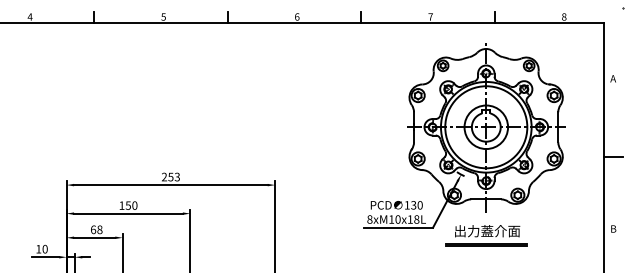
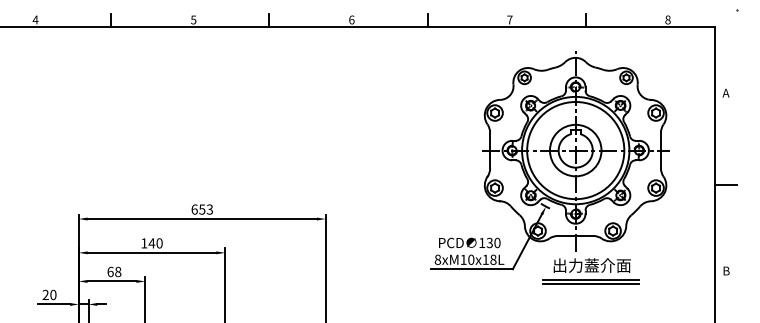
text: (164, 177) -> (194, 209), 253 -> 653
text: (128, 205) -> (151, 243), 150 -> 140
part: (486, 236) -> (590, 271), moved
text: (38, 248) -> (45, 294), 10 -> 20

